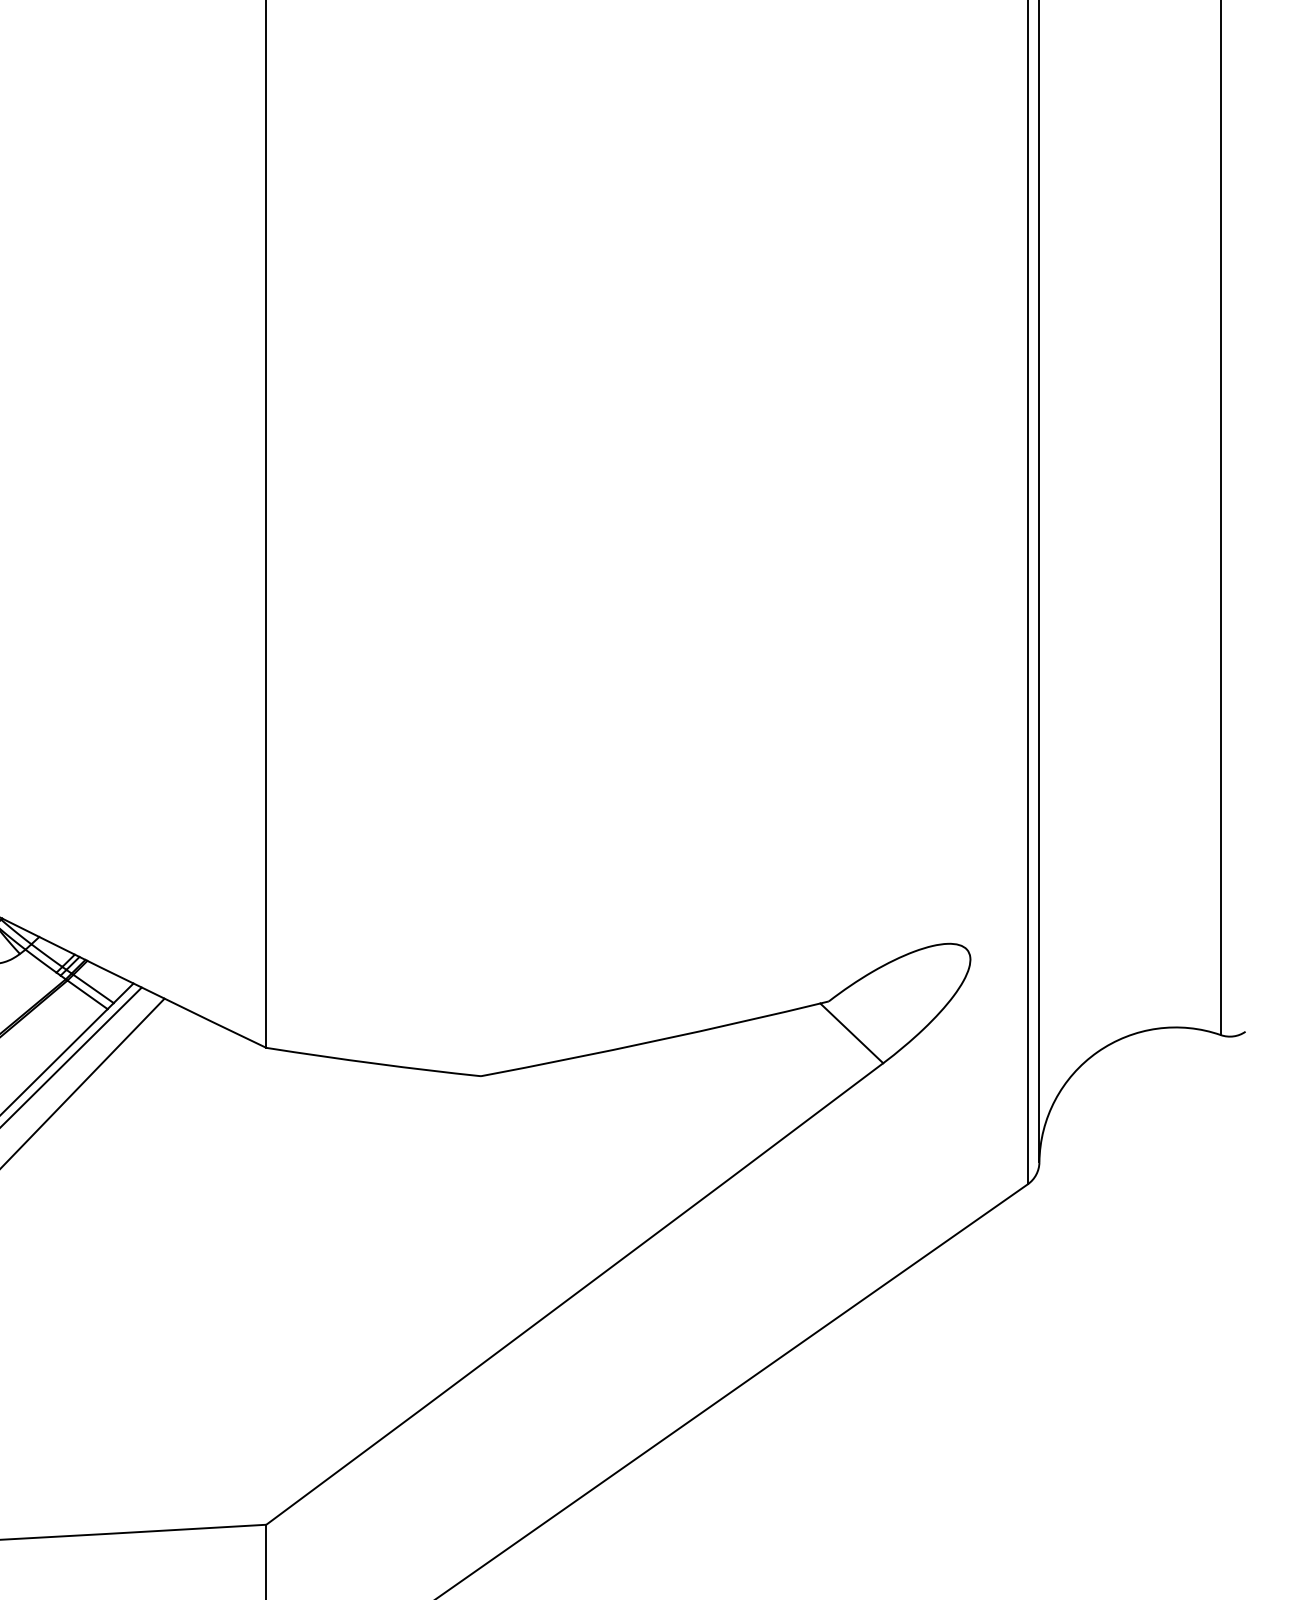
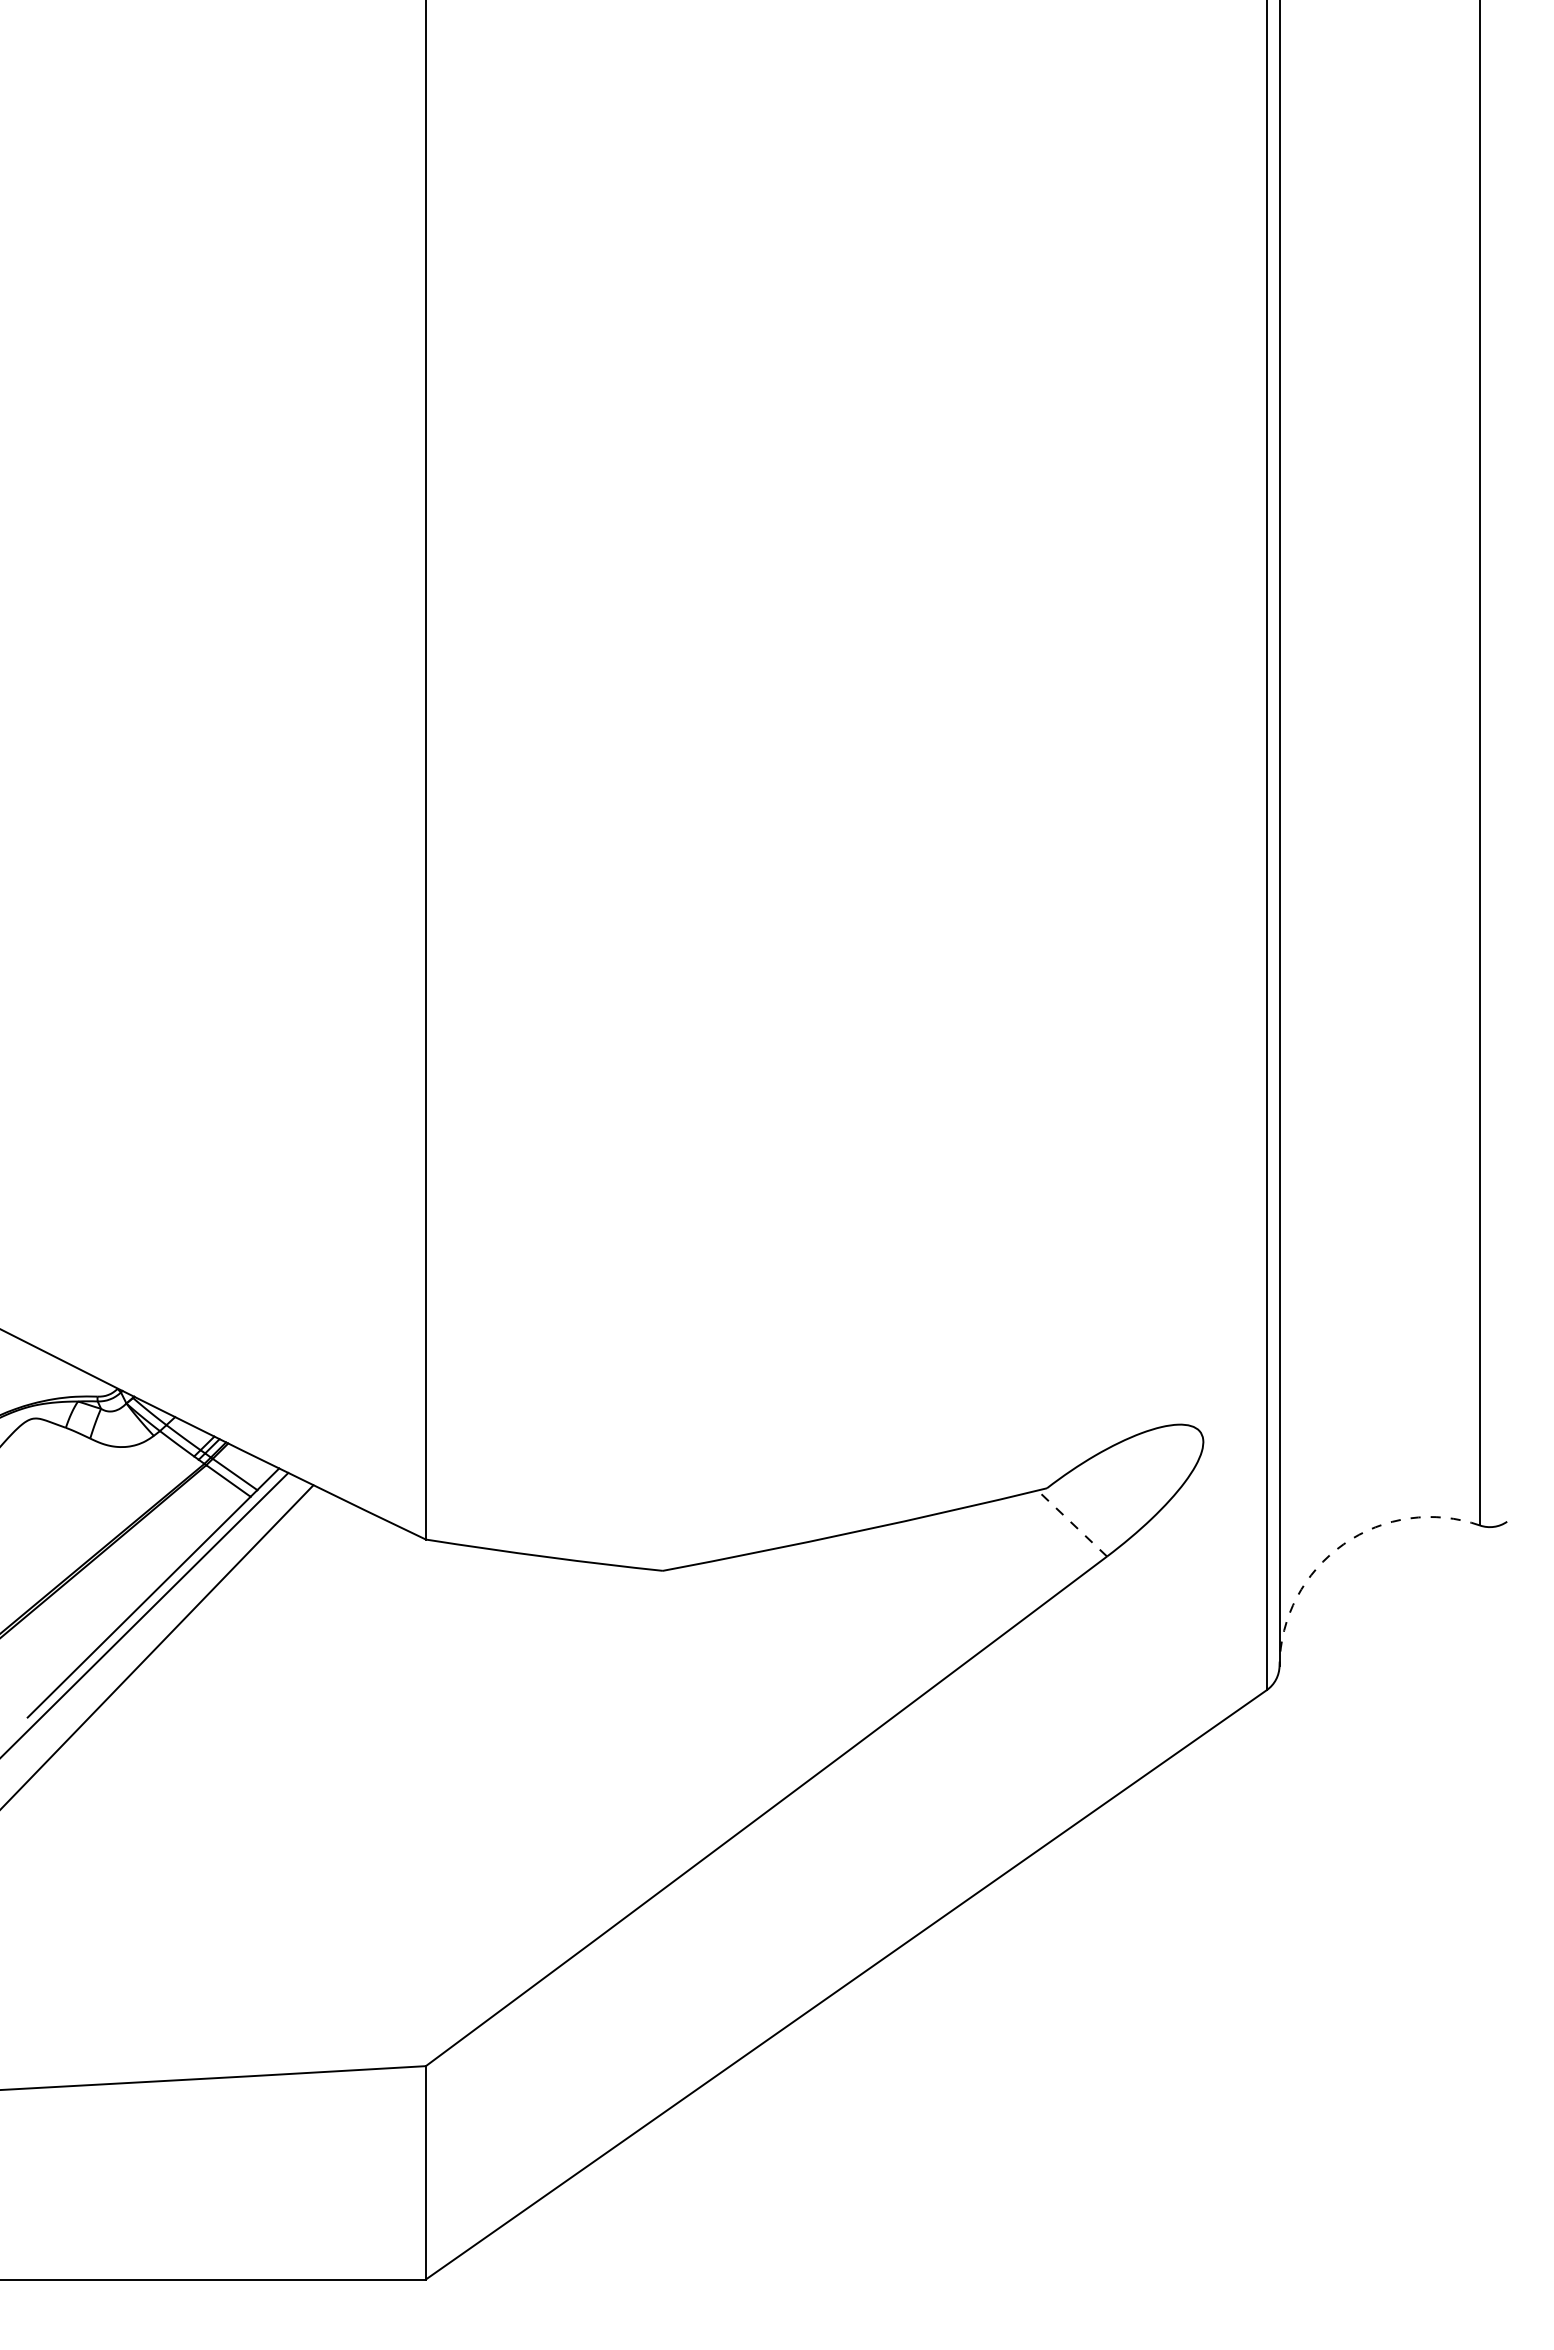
line: (851, 1033) -> (1072, 1523), solid -> dashed
arc: (1097, 1052) -> (1343, 1544), solid -> dashed

